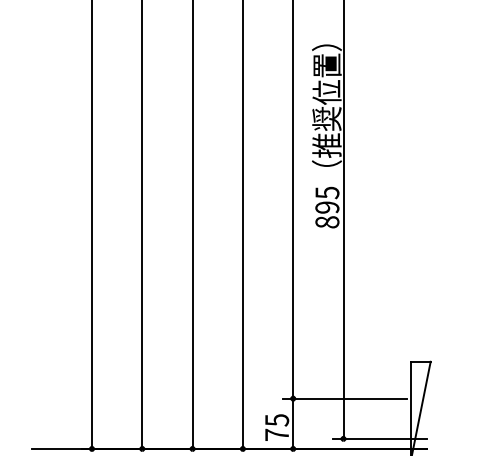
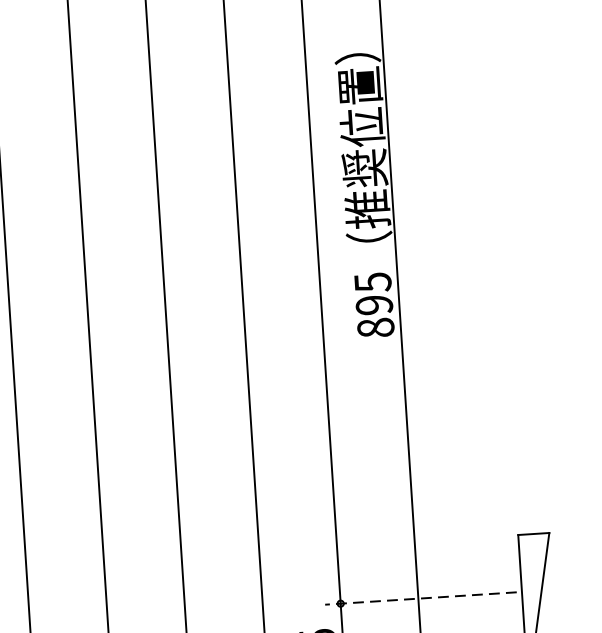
line: (344, 398) -> (419, 598), solid -> dashed

